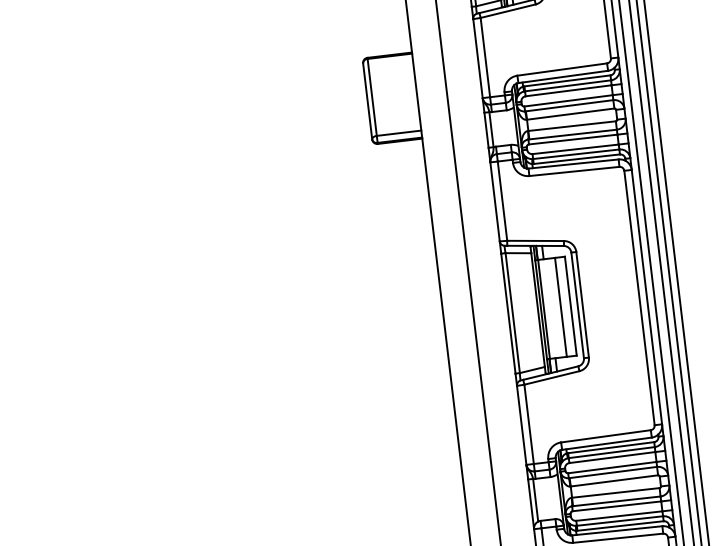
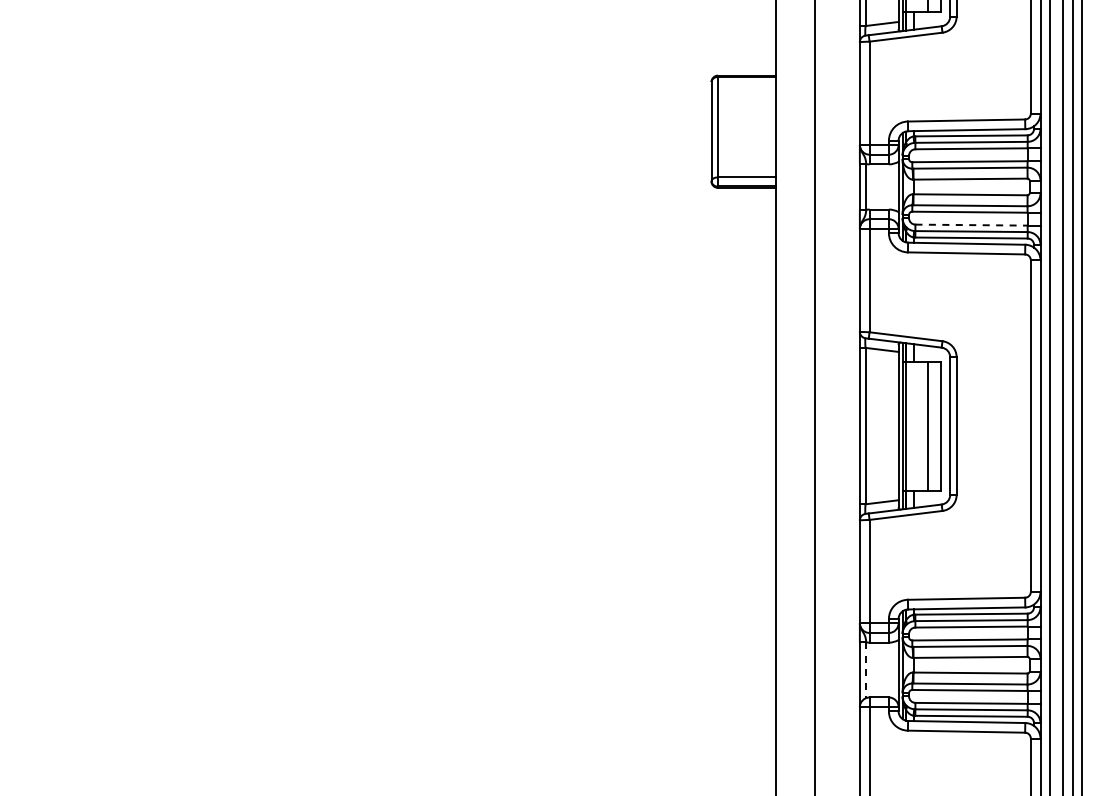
line: (576, 149) -> (972, 225), solid -> dashed
line: (535, 500) -> (866, 670), solid -> dashed

